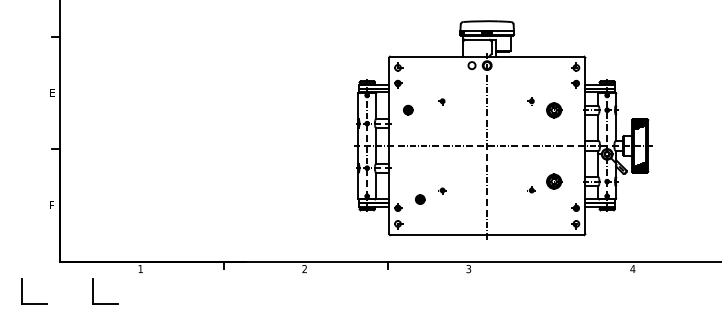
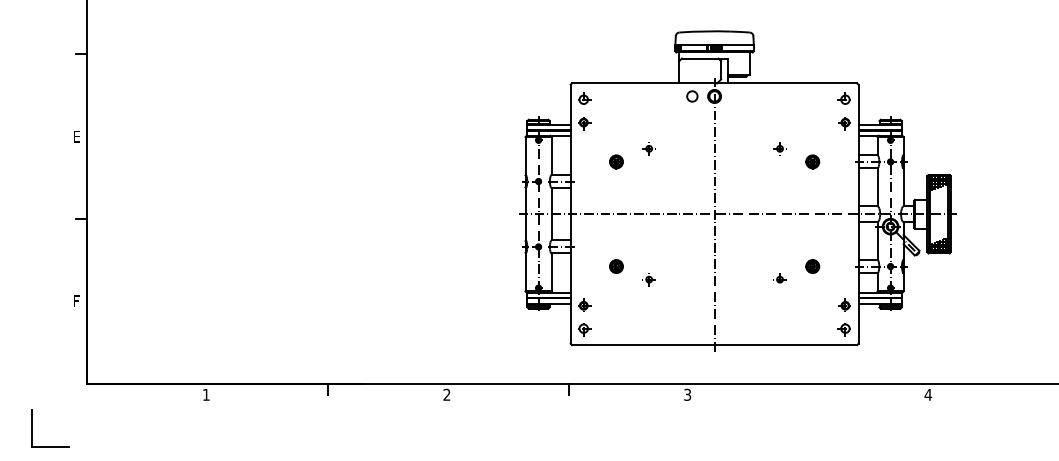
part: (408, 109) -> (616, 160), moved
part: (553, 109) -> (811, 160), size x0.62
part: (553, 181) -> (811, 266), size x0.62
part: (420, 199) -> (616, 266), moved
part: (93, 291) -> (137, 427), removed

